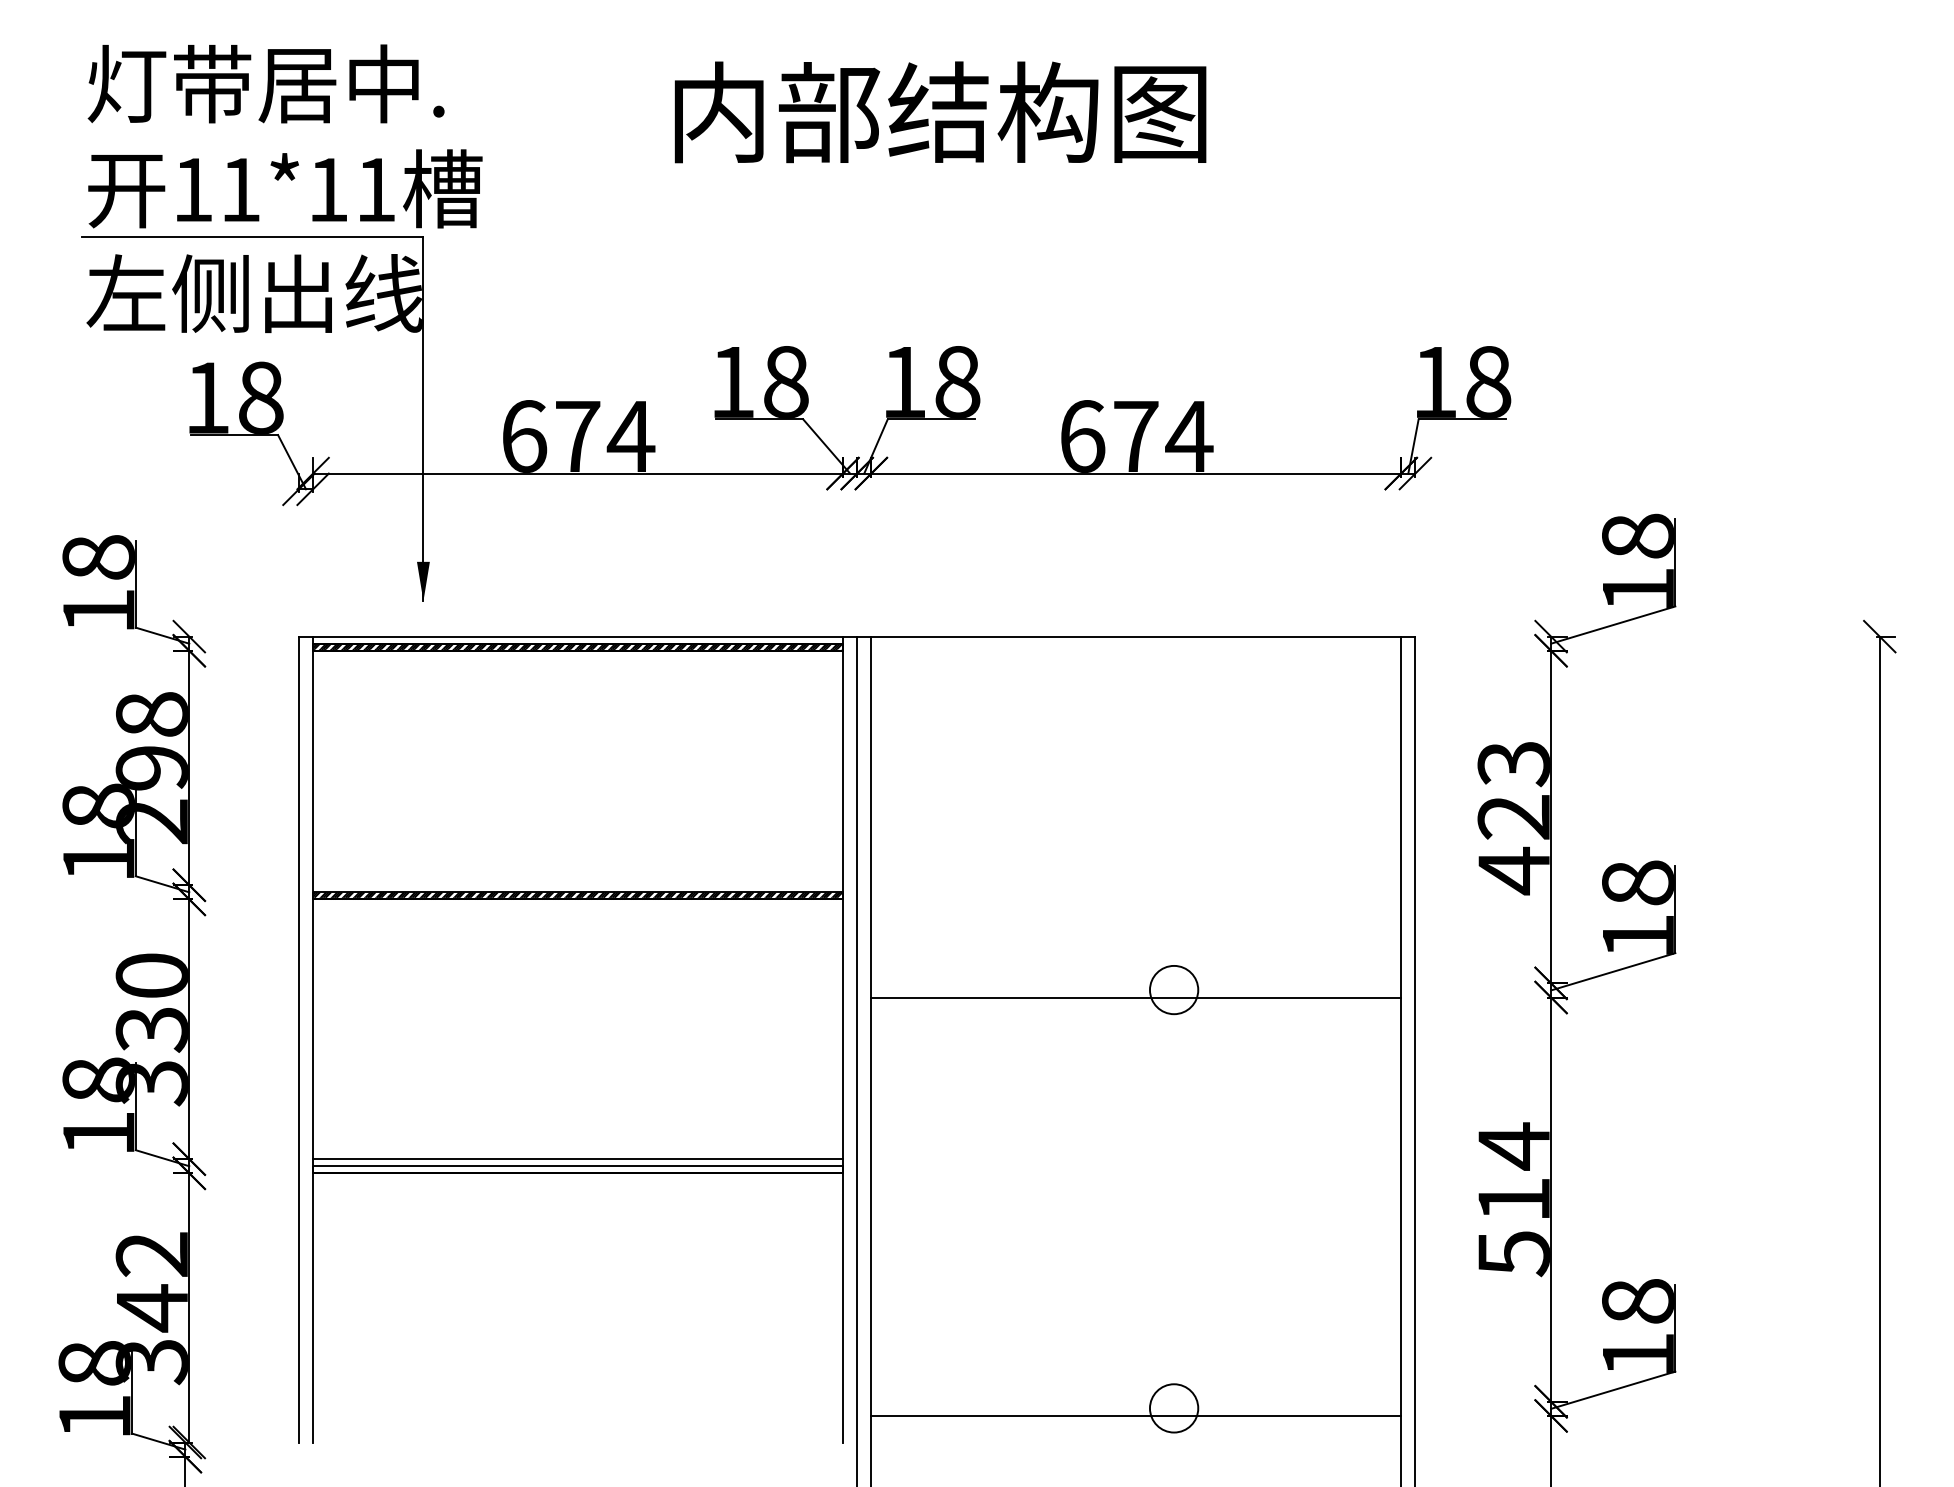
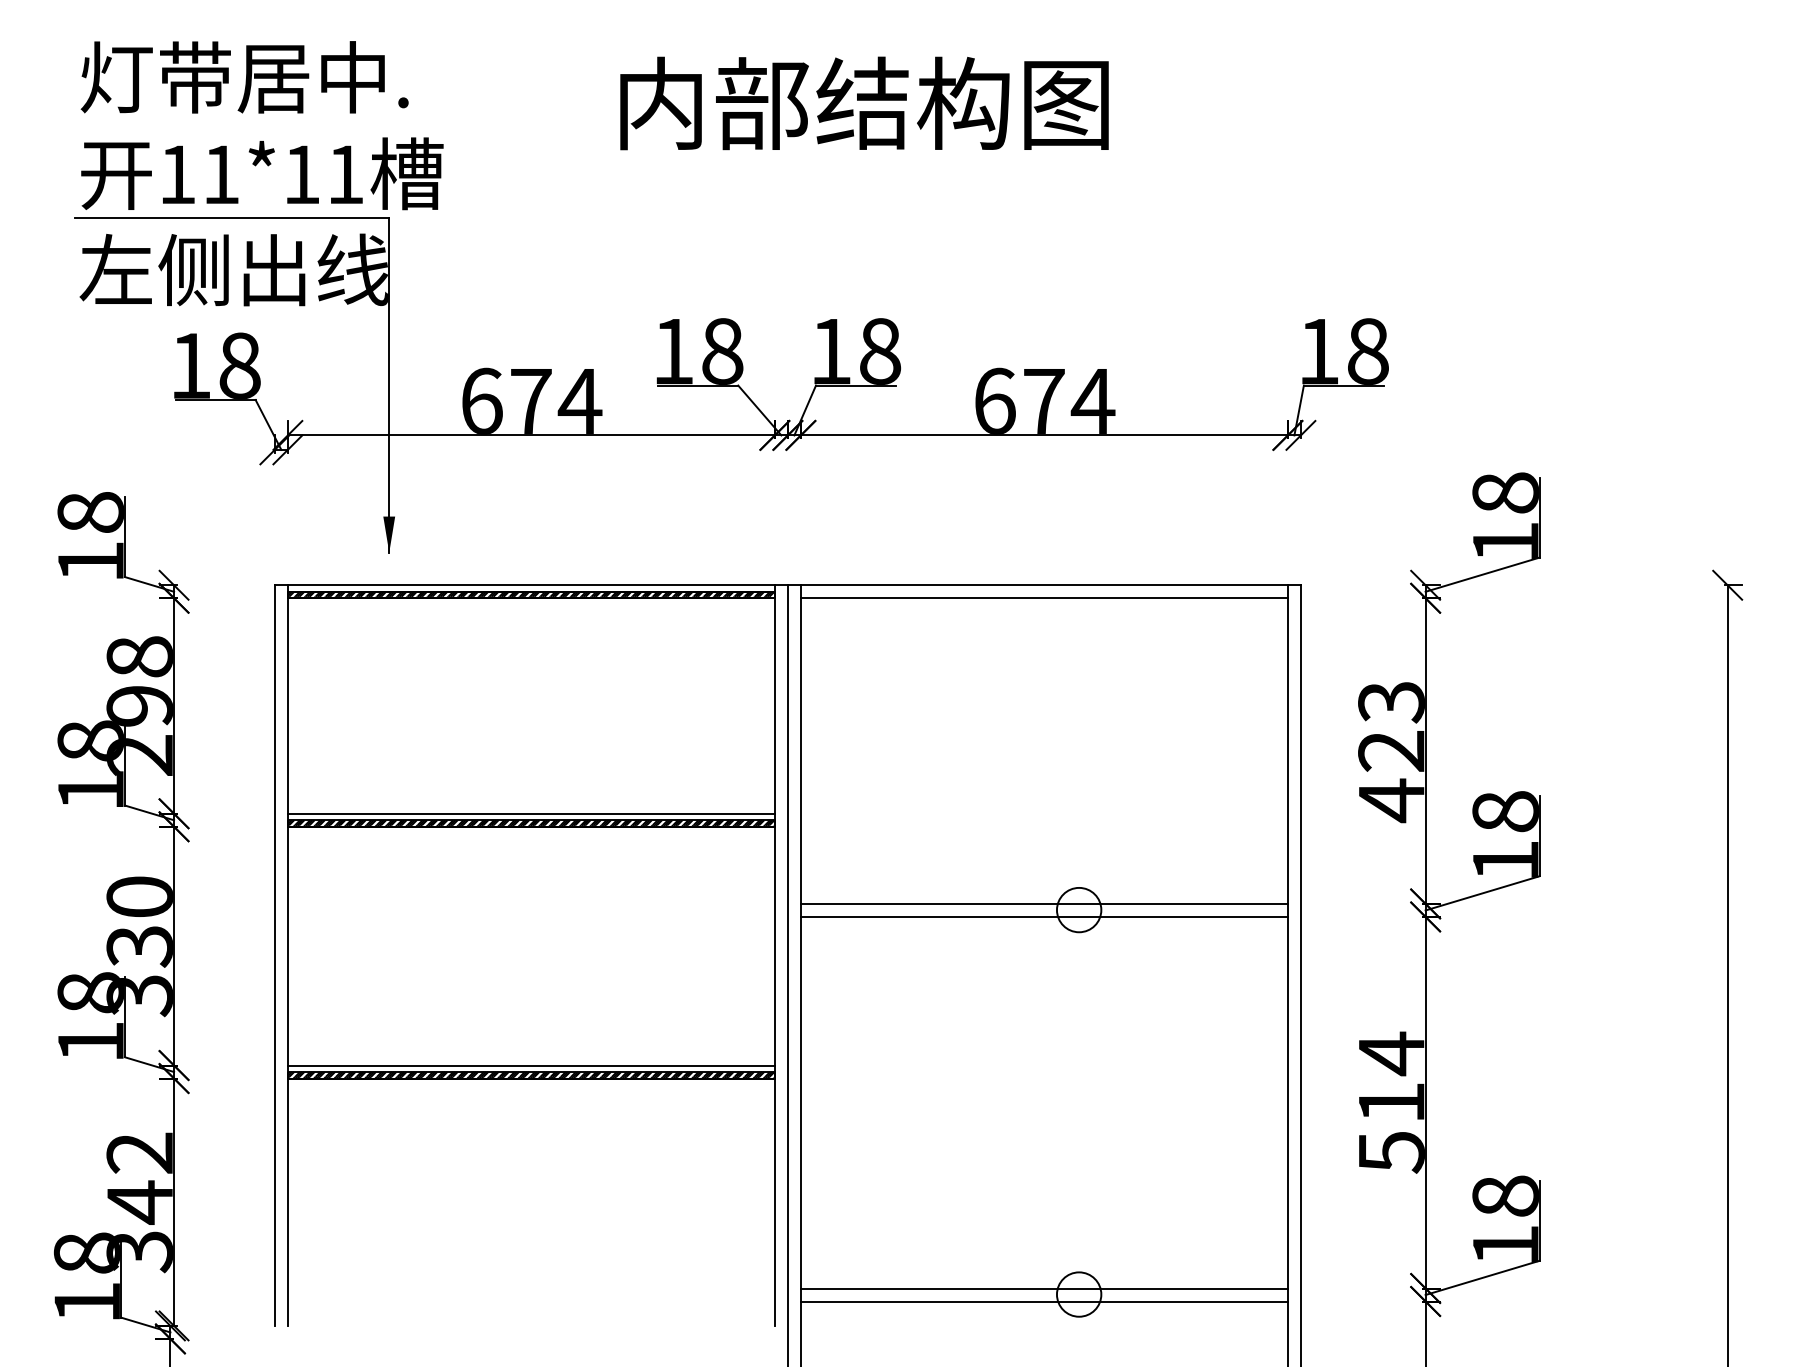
line: (1135, 651) -> (1043, 598), added
line: (577, 884) -> (530, 813), added
line: (1135, 982) -> (1043, 903), added
hatch: (577, 1170) -> (530, 1075), added
line: (1135, 1401) -> (1043, 1288), added

